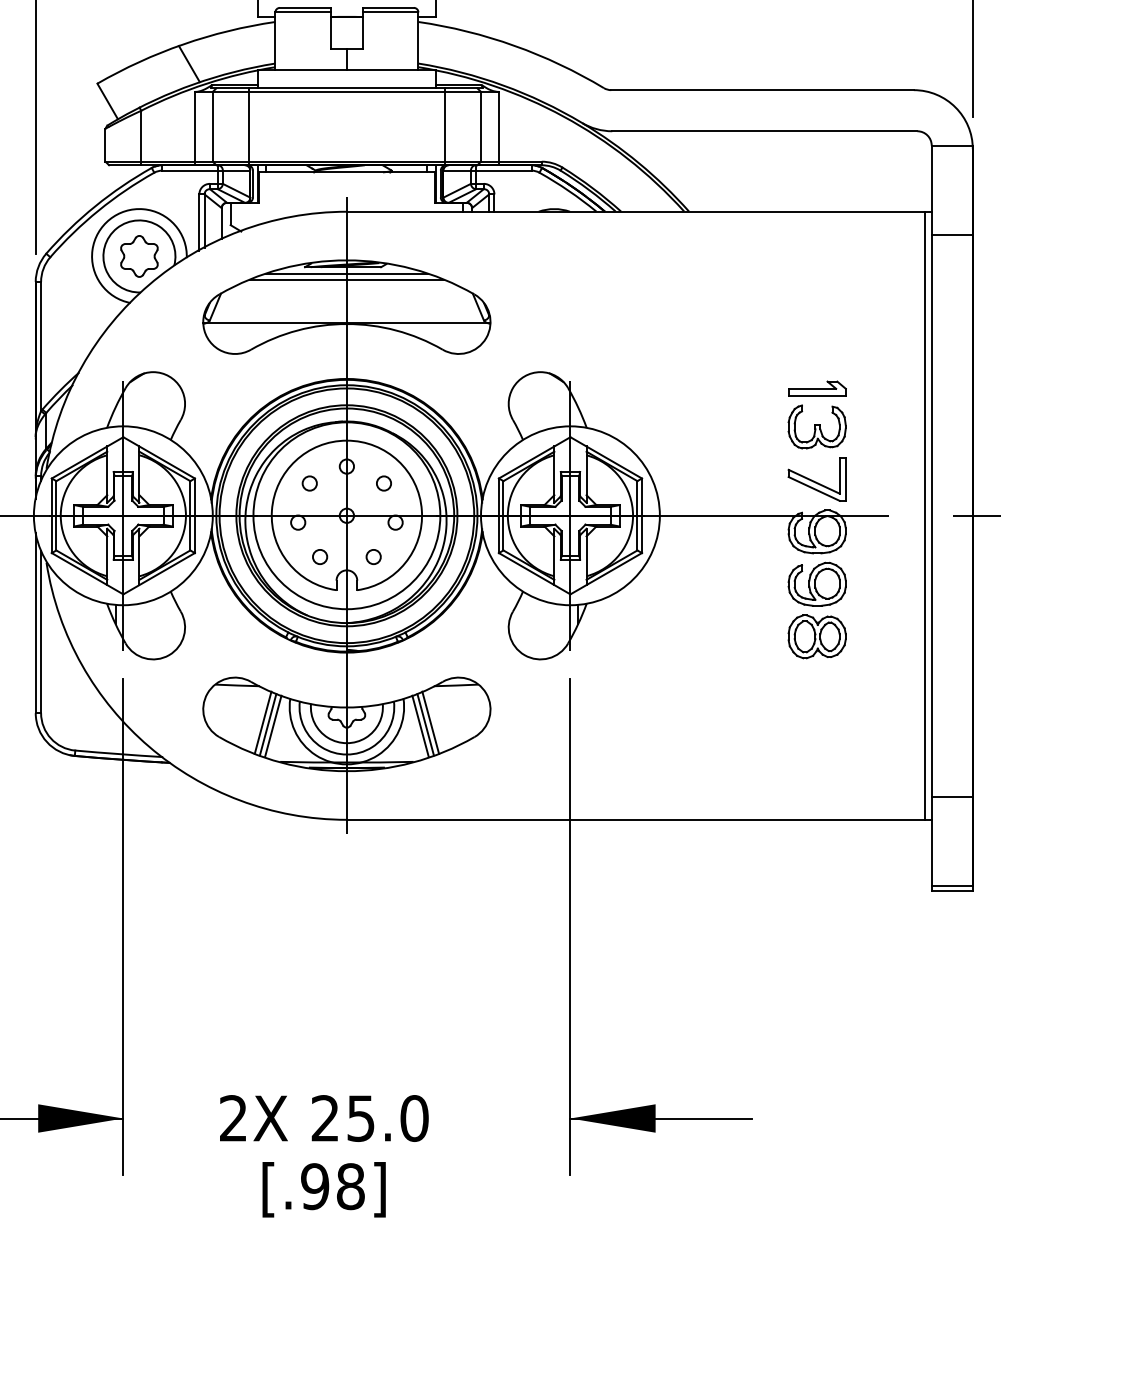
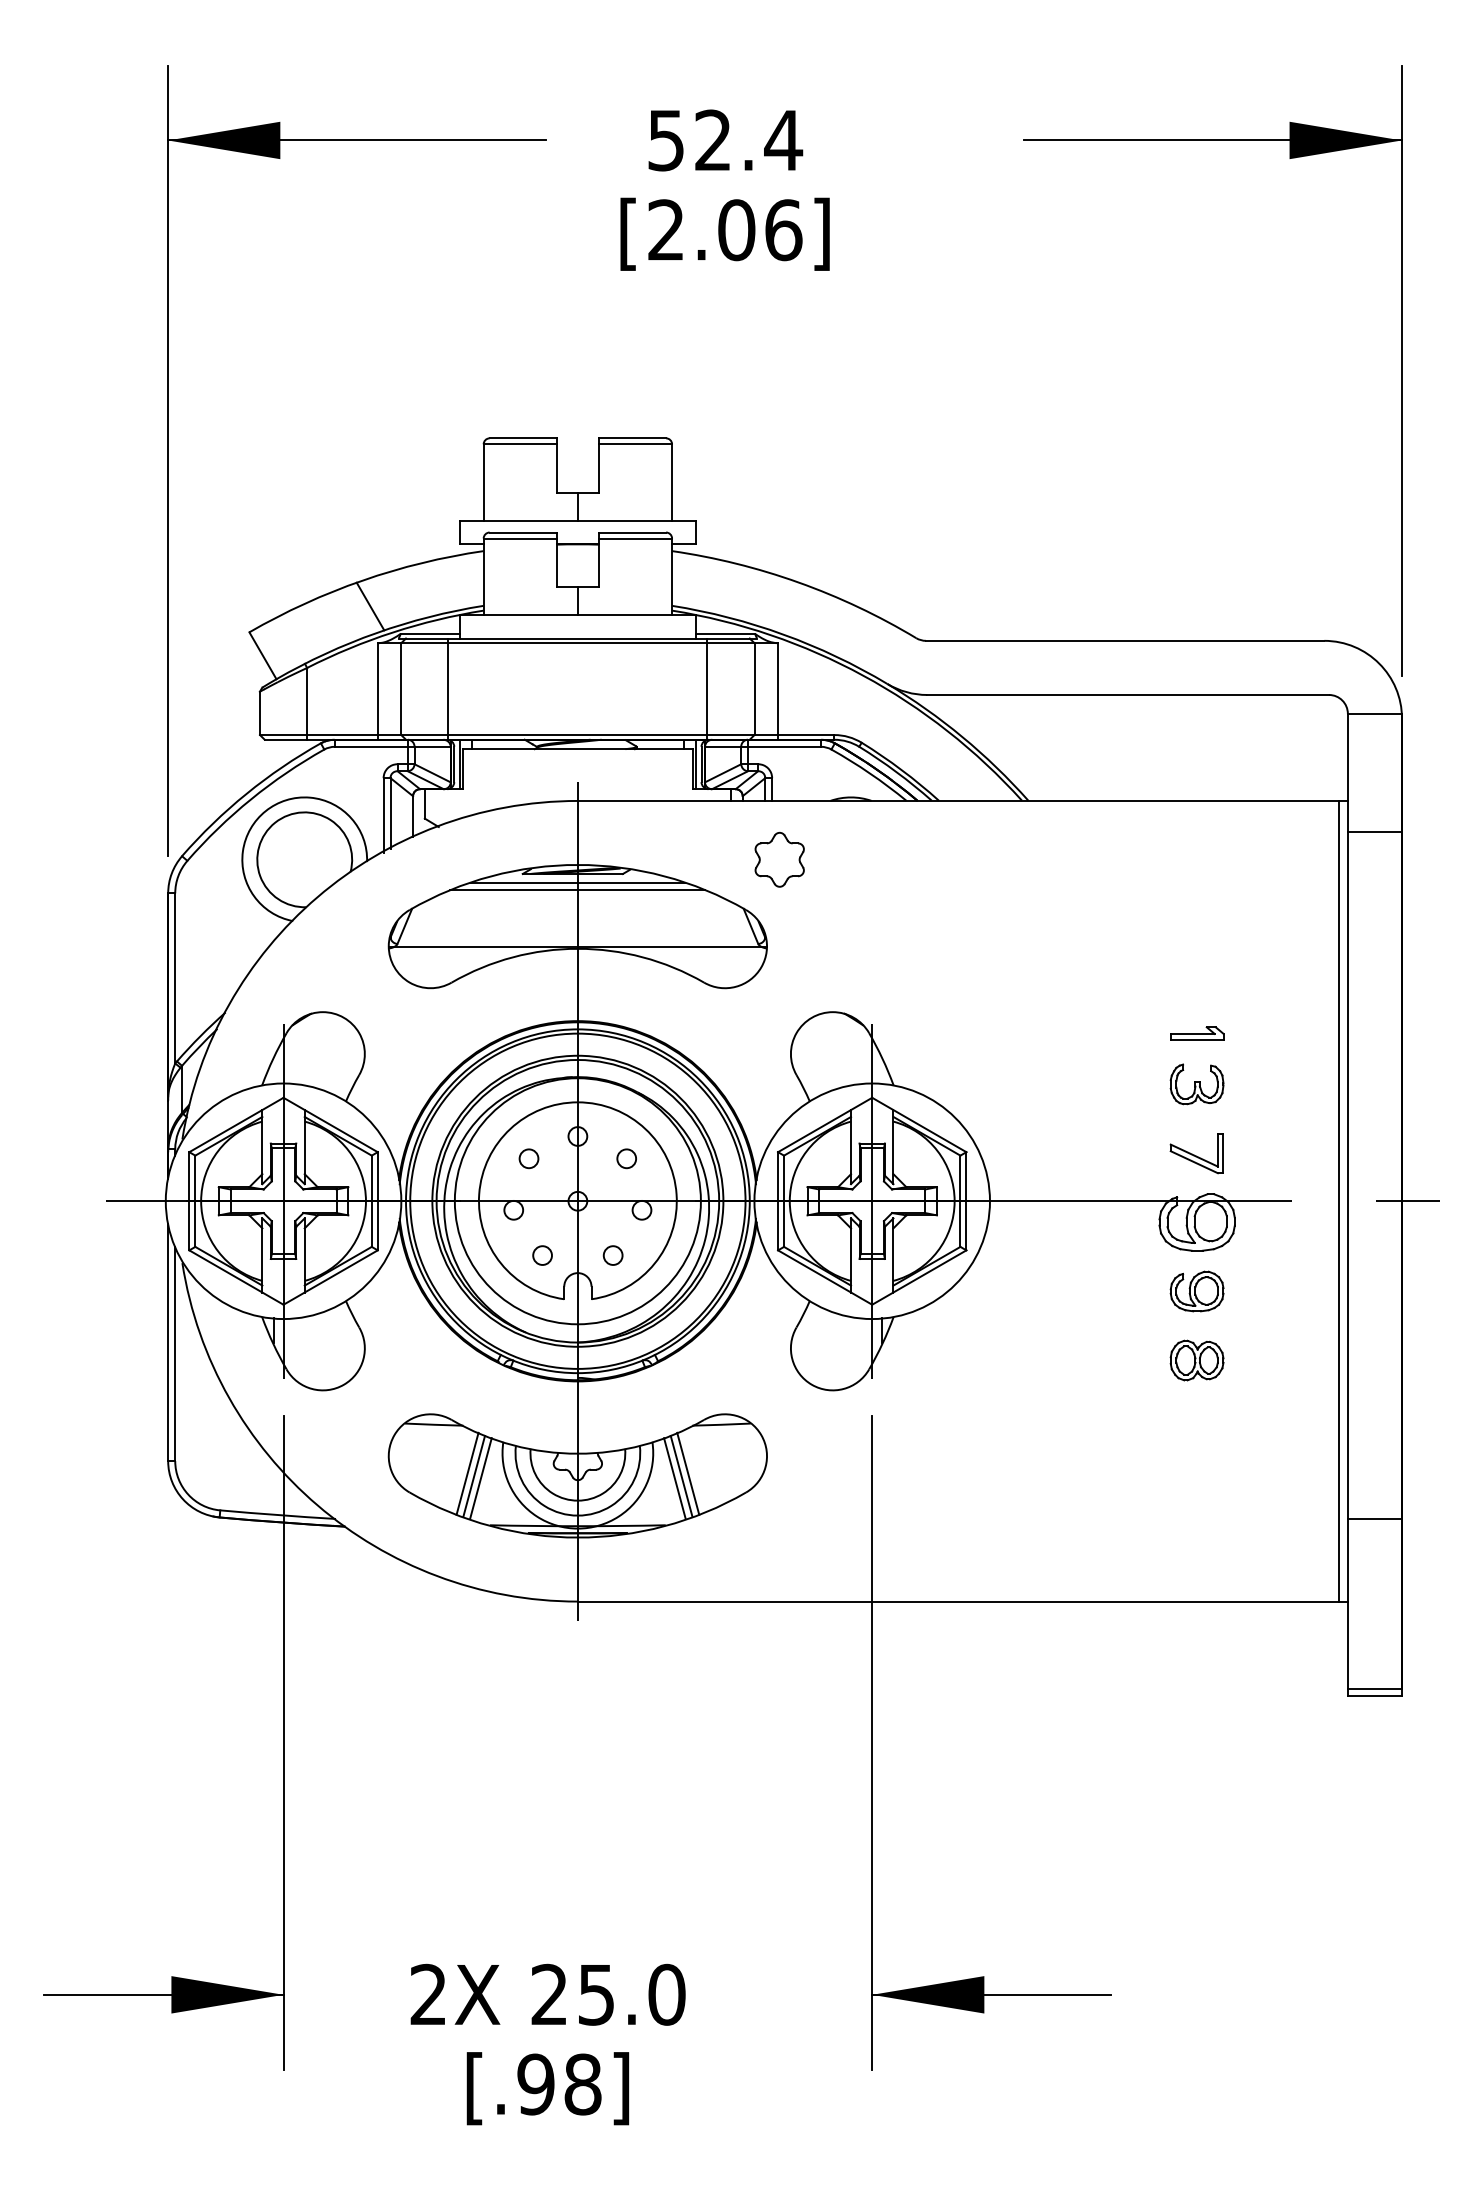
part: (139, 256) -> (779, 859), moved
part: (817, 388) -> (1197, 1033), size x0.7
part: (816, 427) -> (1196, 1084), size x0.7
part: (816, 479) -> (1196, 1153), size x0.7
part: (816, 584) -> (1196, 1291), size x0.7
part: (816, 636) -> (1196, 1360), size x0.7
line: (951, 796) -> (1374, 1518), moved

